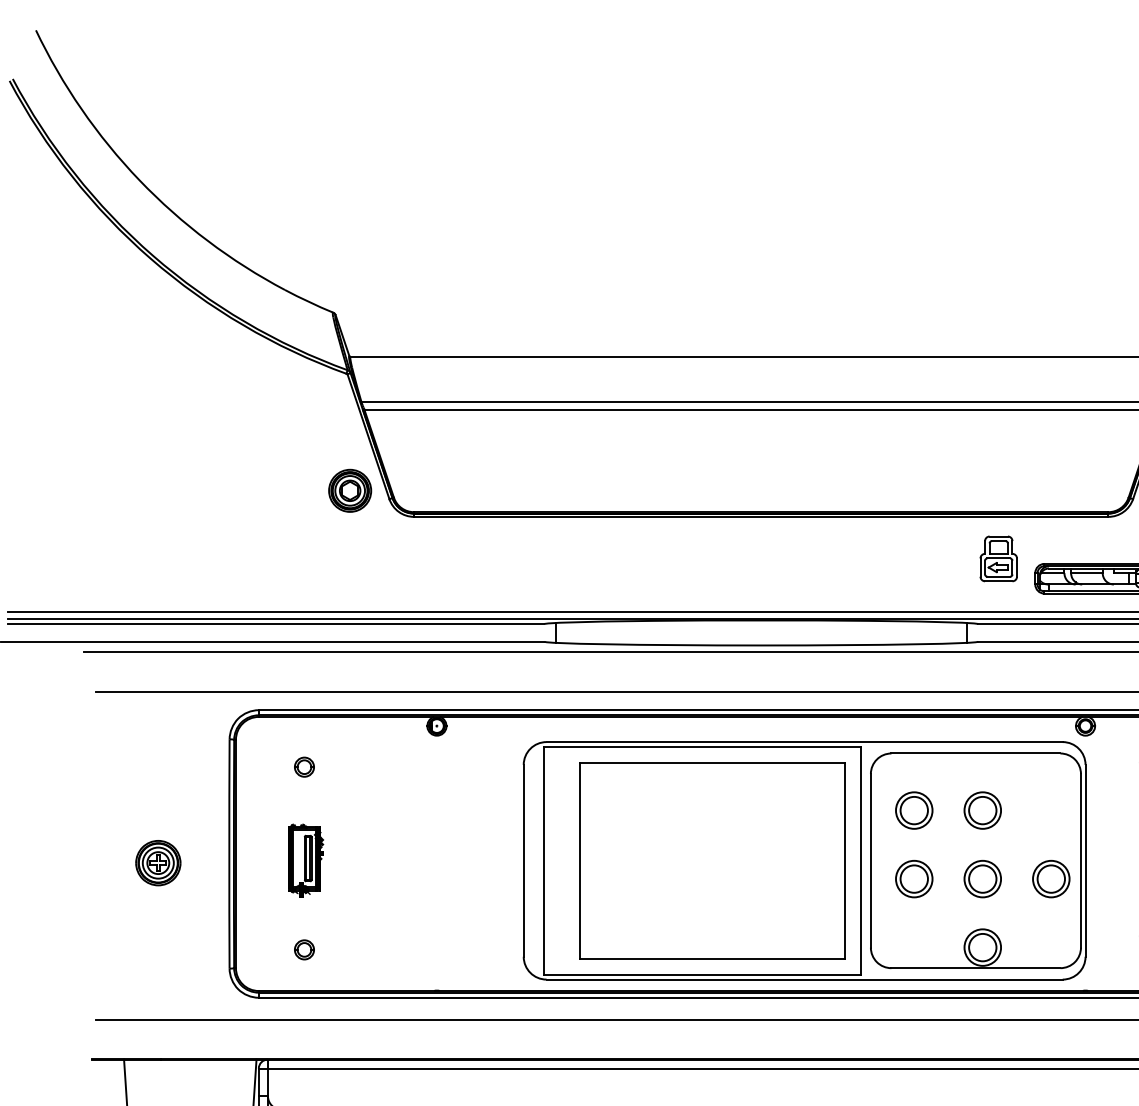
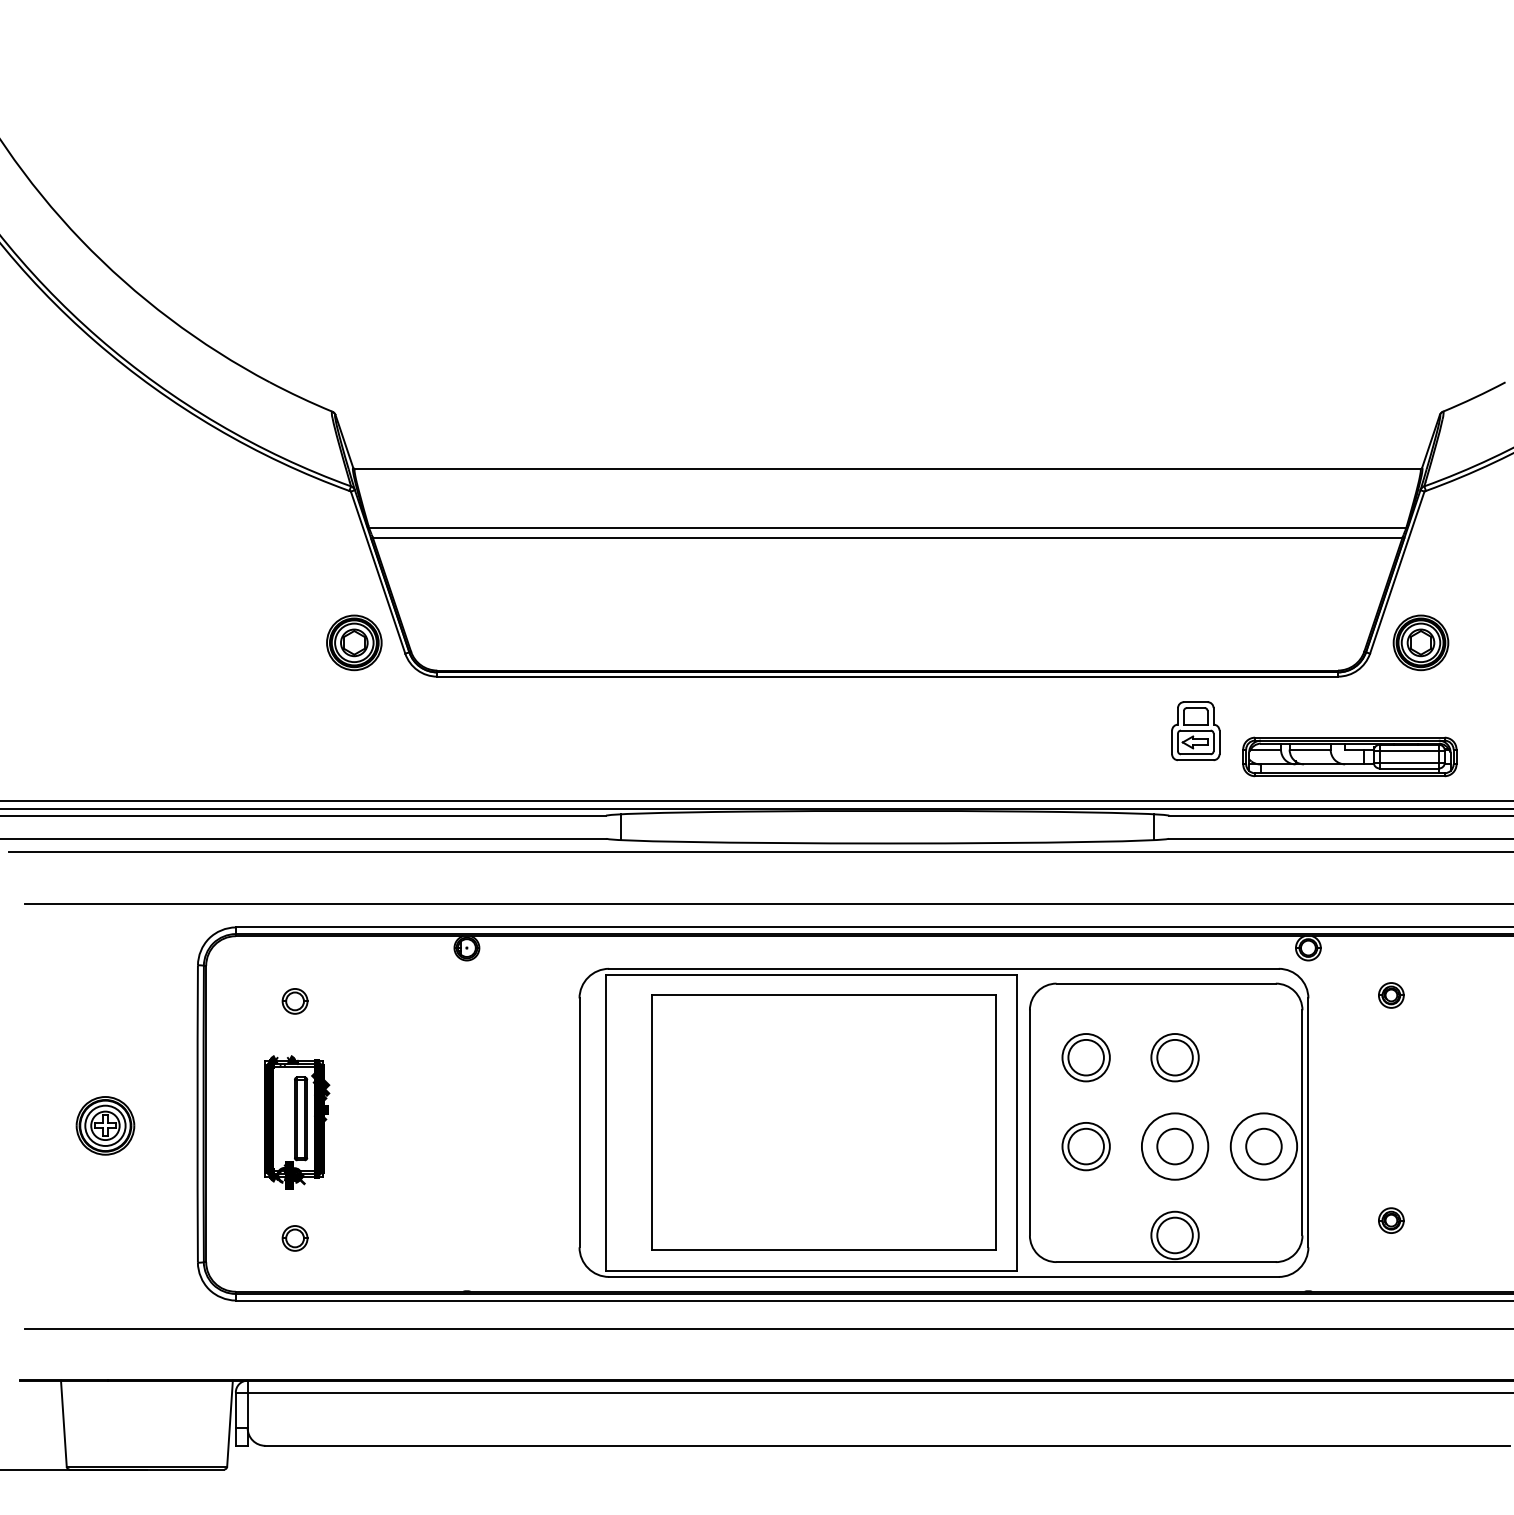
part: (305, 860) -> (296, 1122), size x1.4
circle: (982, 879) -> (1174, 1146), size x1.4
circle: (1050, 879) -> (1263, 1146), size x1.4

